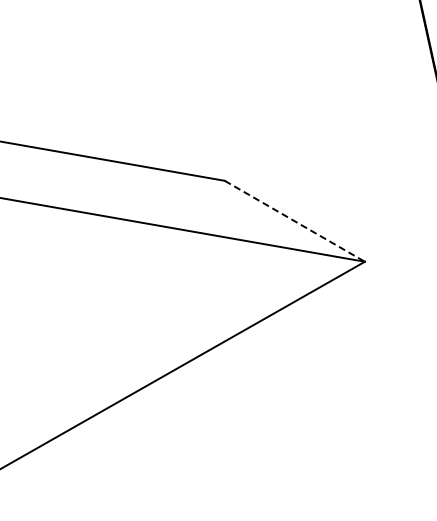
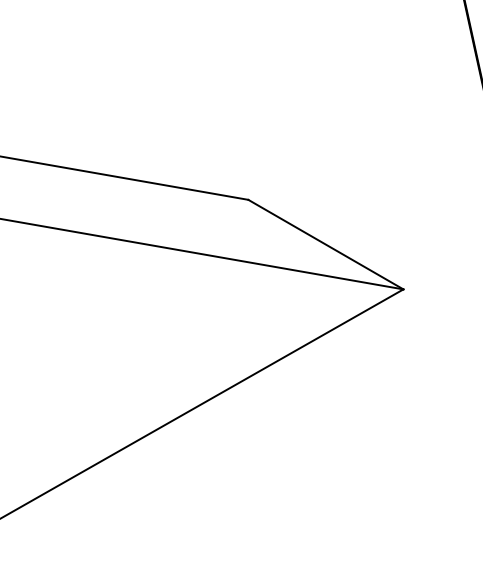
line: (294, 221) -> (325, 244), dashed -> solid

